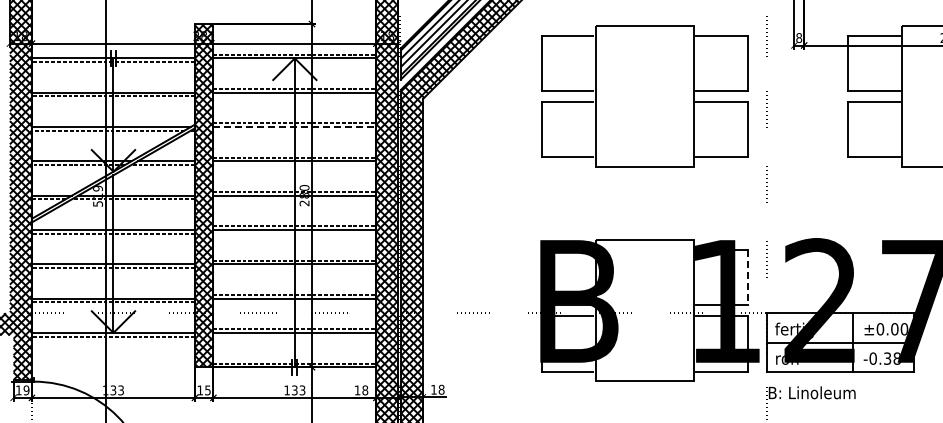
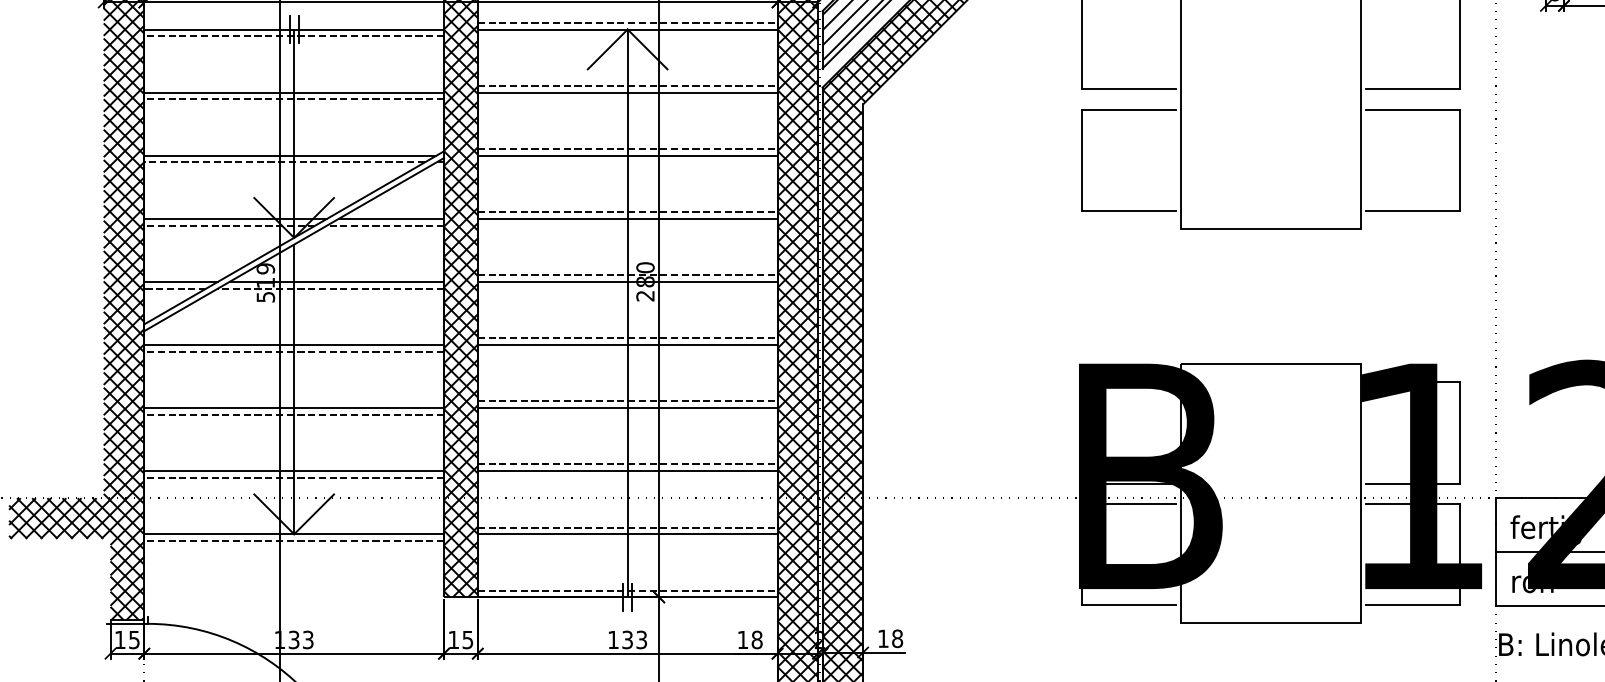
line: (294, 127) -> (626, 156), dashed -> solid
line: (747, 277) -> (1459, 432), dashed -> solid
text: (26, 390) -> (134, 640), 19 -> 15

